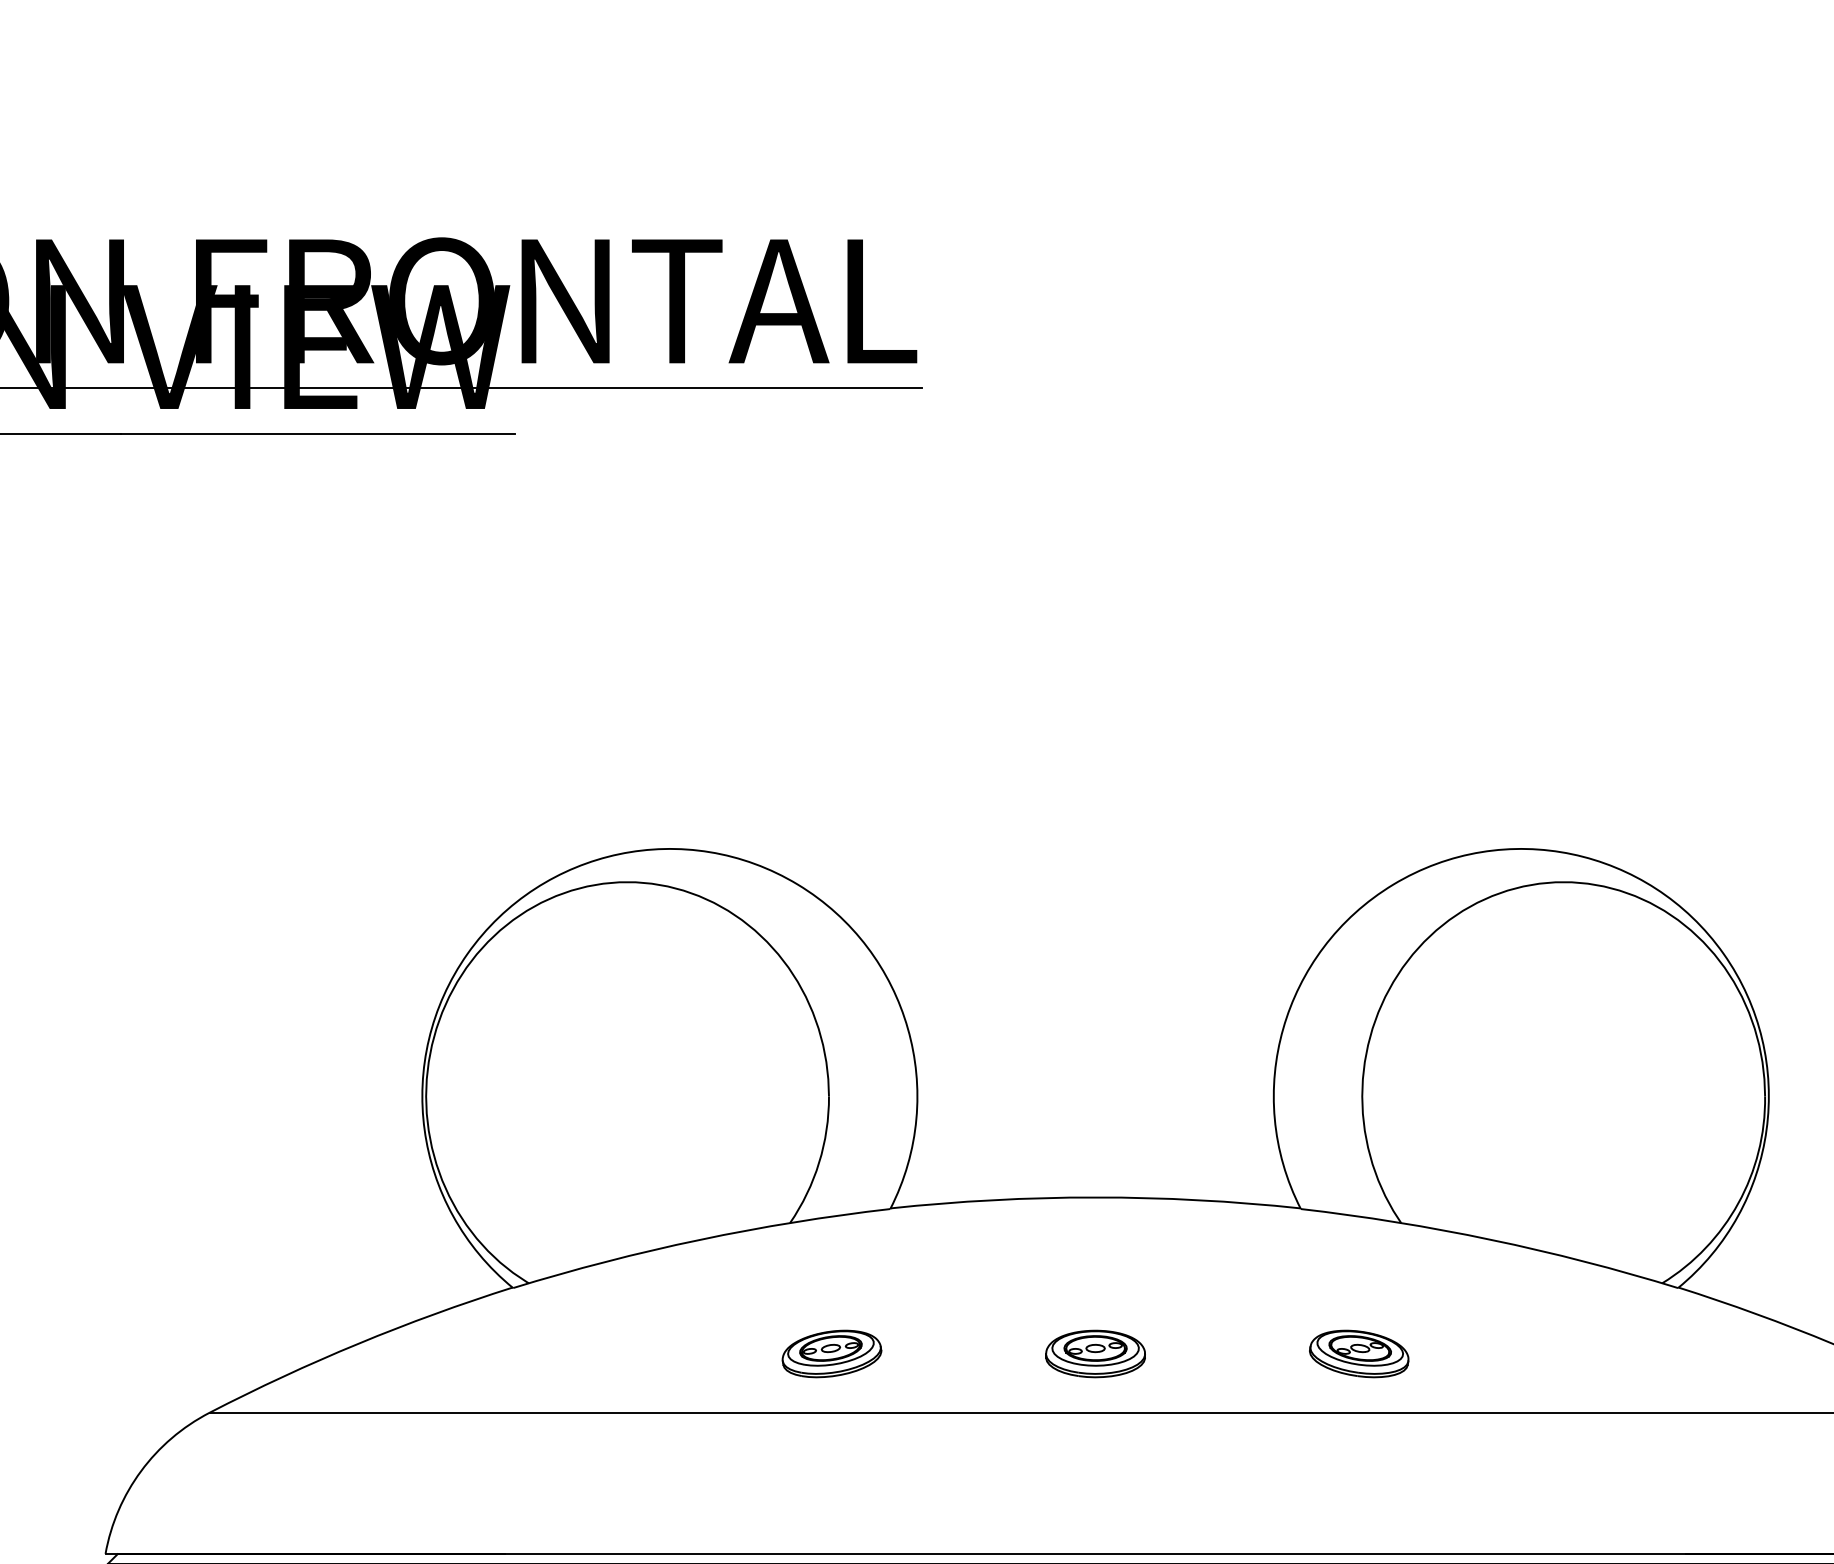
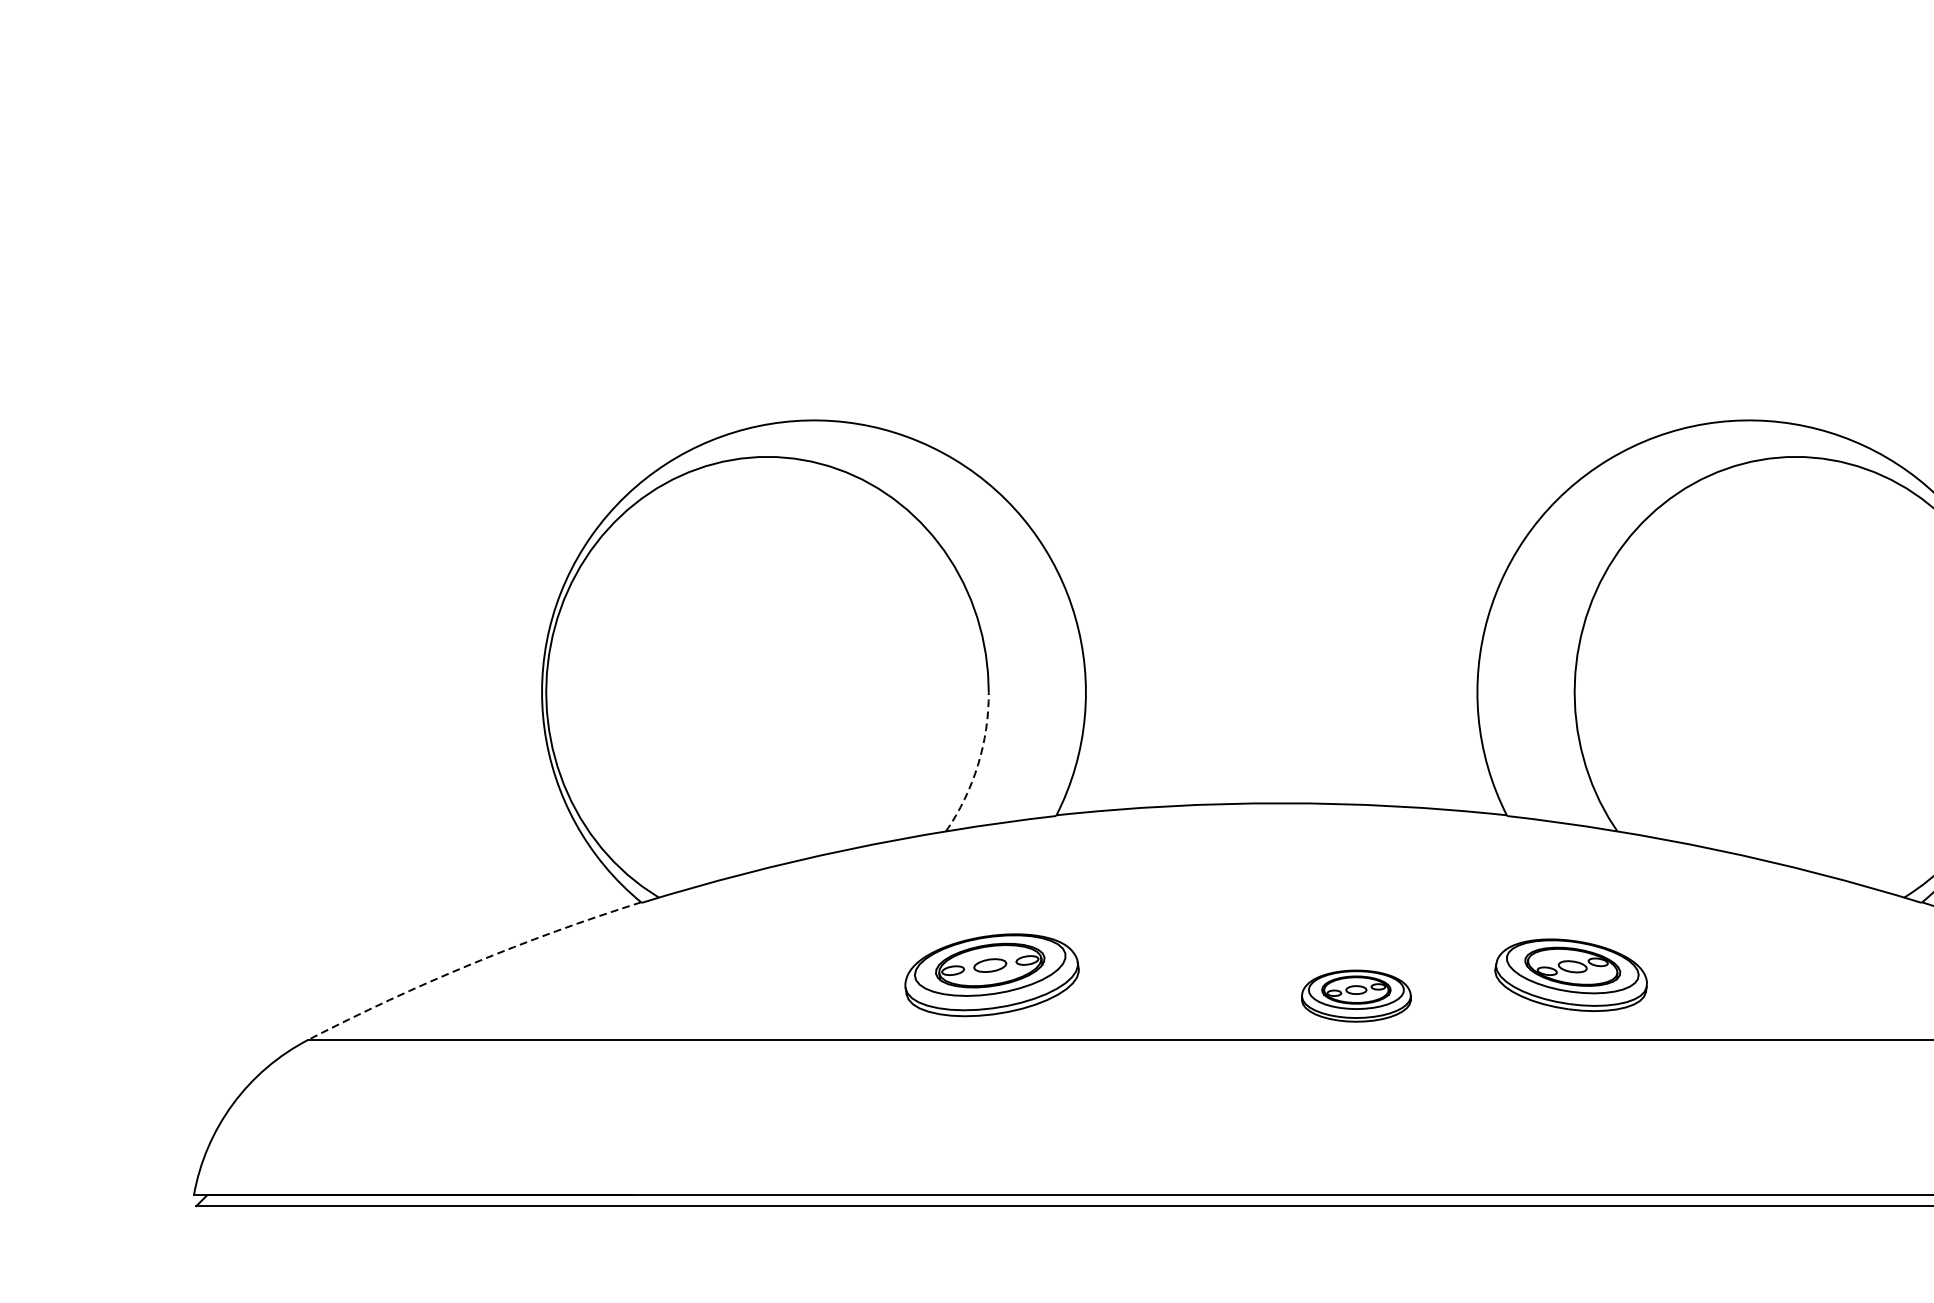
arc: (819, 1162) -> (978, 764), solid -> dashed
arc: (358, 1343) -> (471, 963), solid -> dashed
part: (831, 1353) -> (991, 974), size x1.6
part: (1095, 1353) -> (1356, 995), moved
part: (1359, 1353) -> (1571, 974), size x1.4

